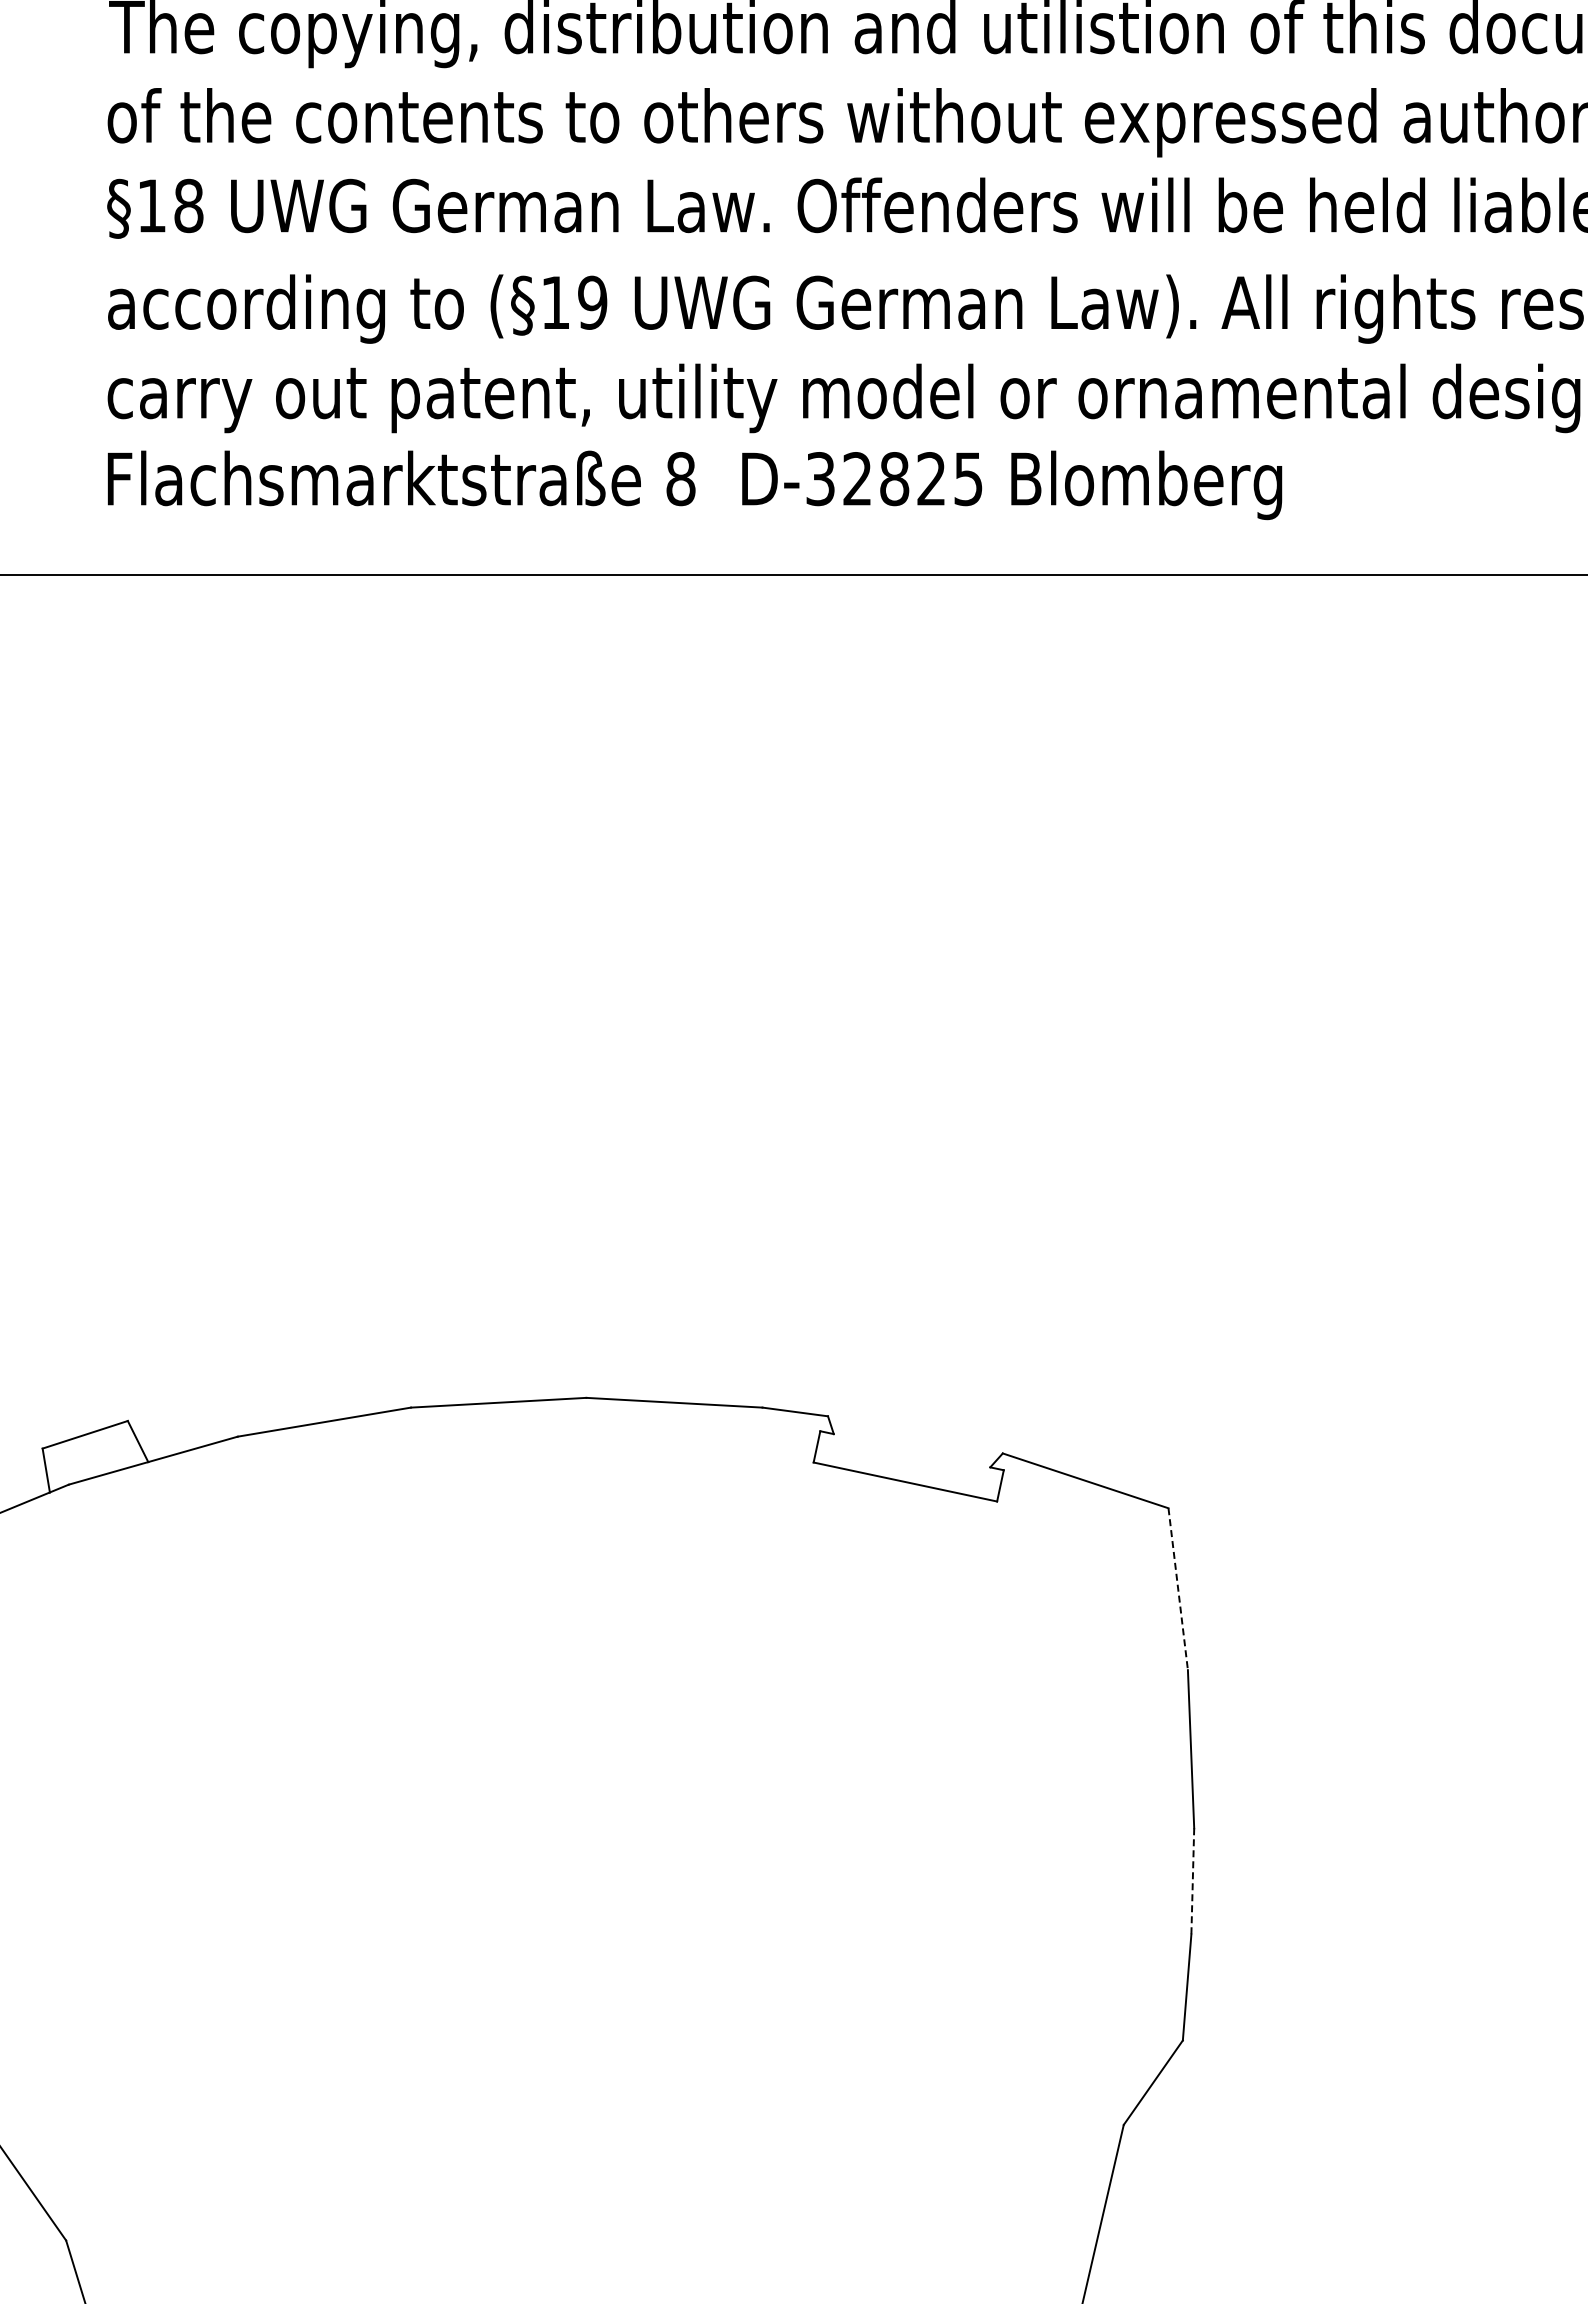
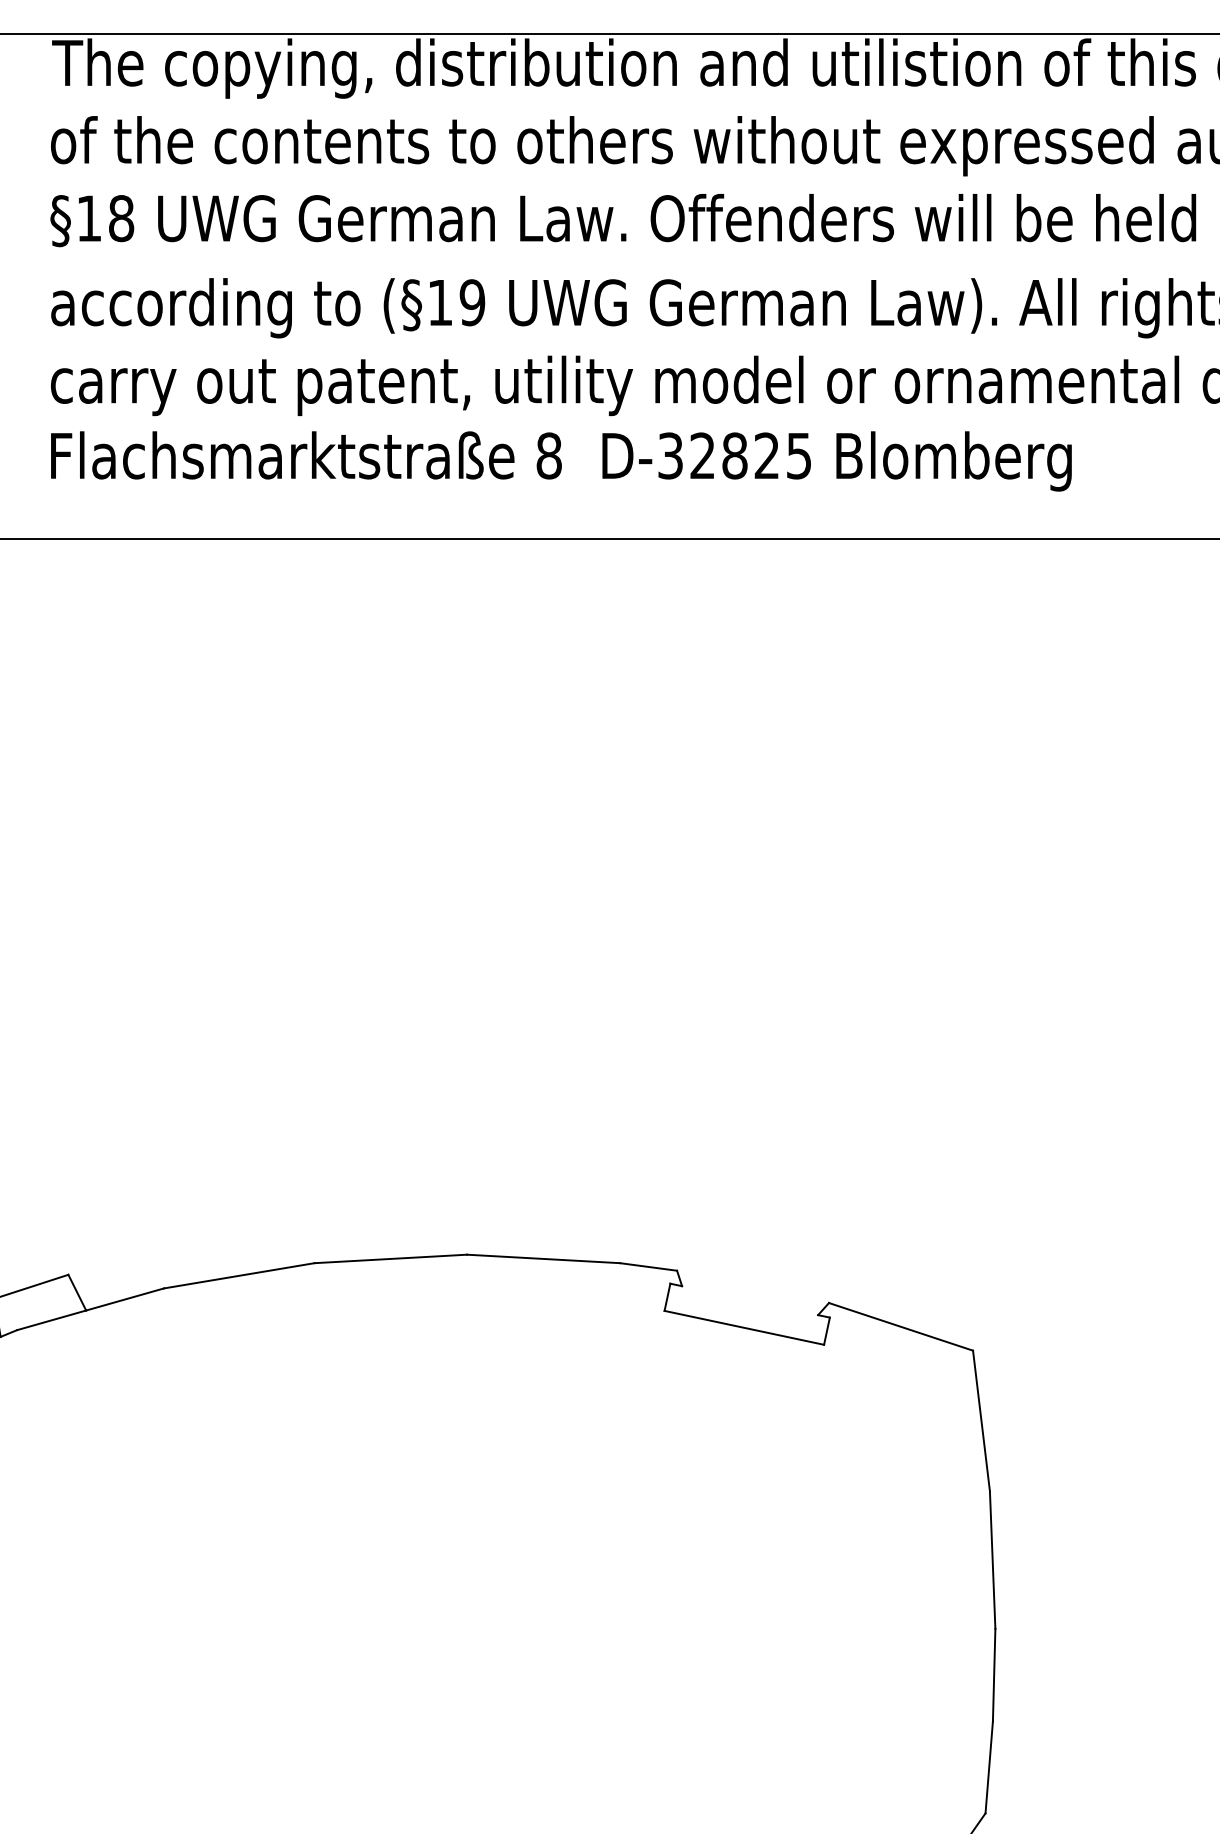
line: (1178, 1589) -> (981, 1421), dashed -> solid
line: (1192, 1881) -> (993, 1675), dashed -> solid

